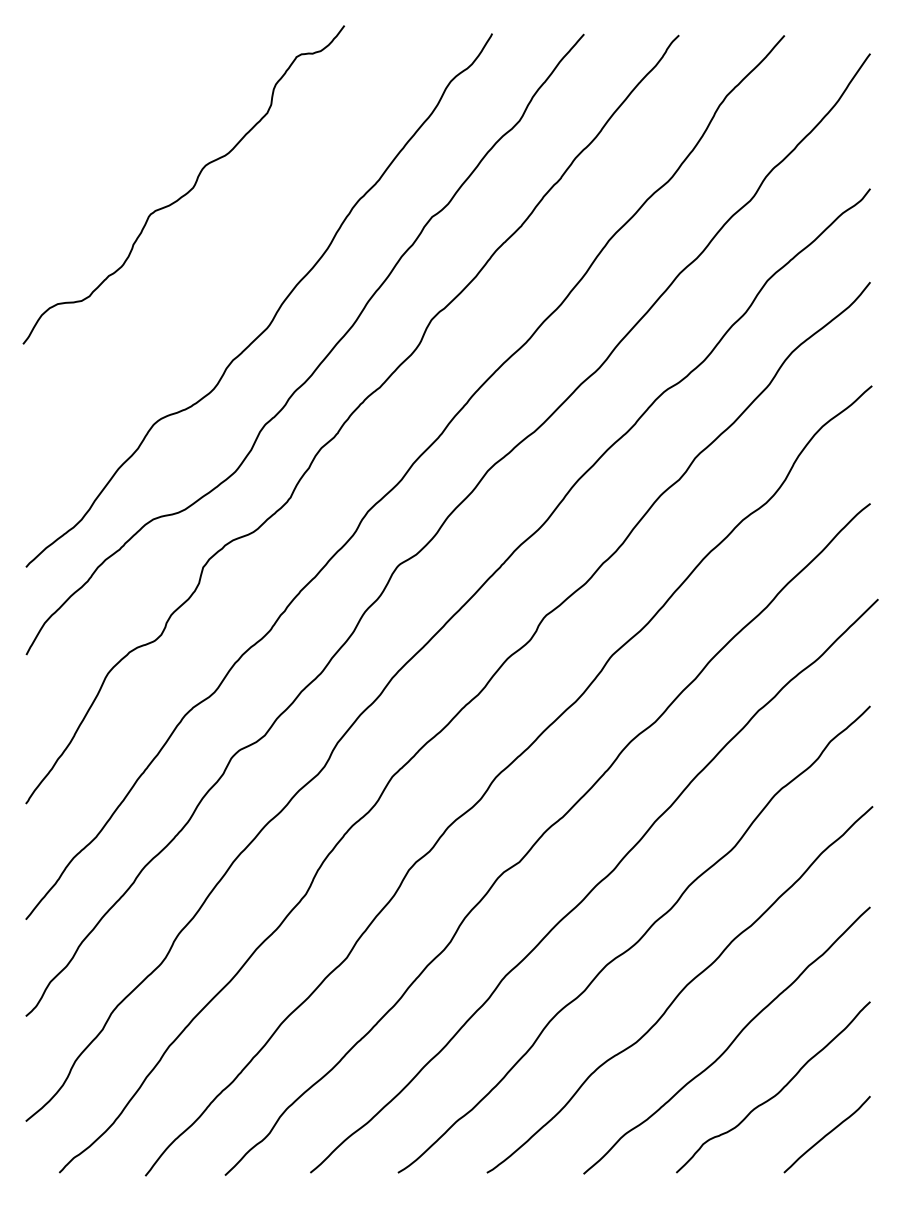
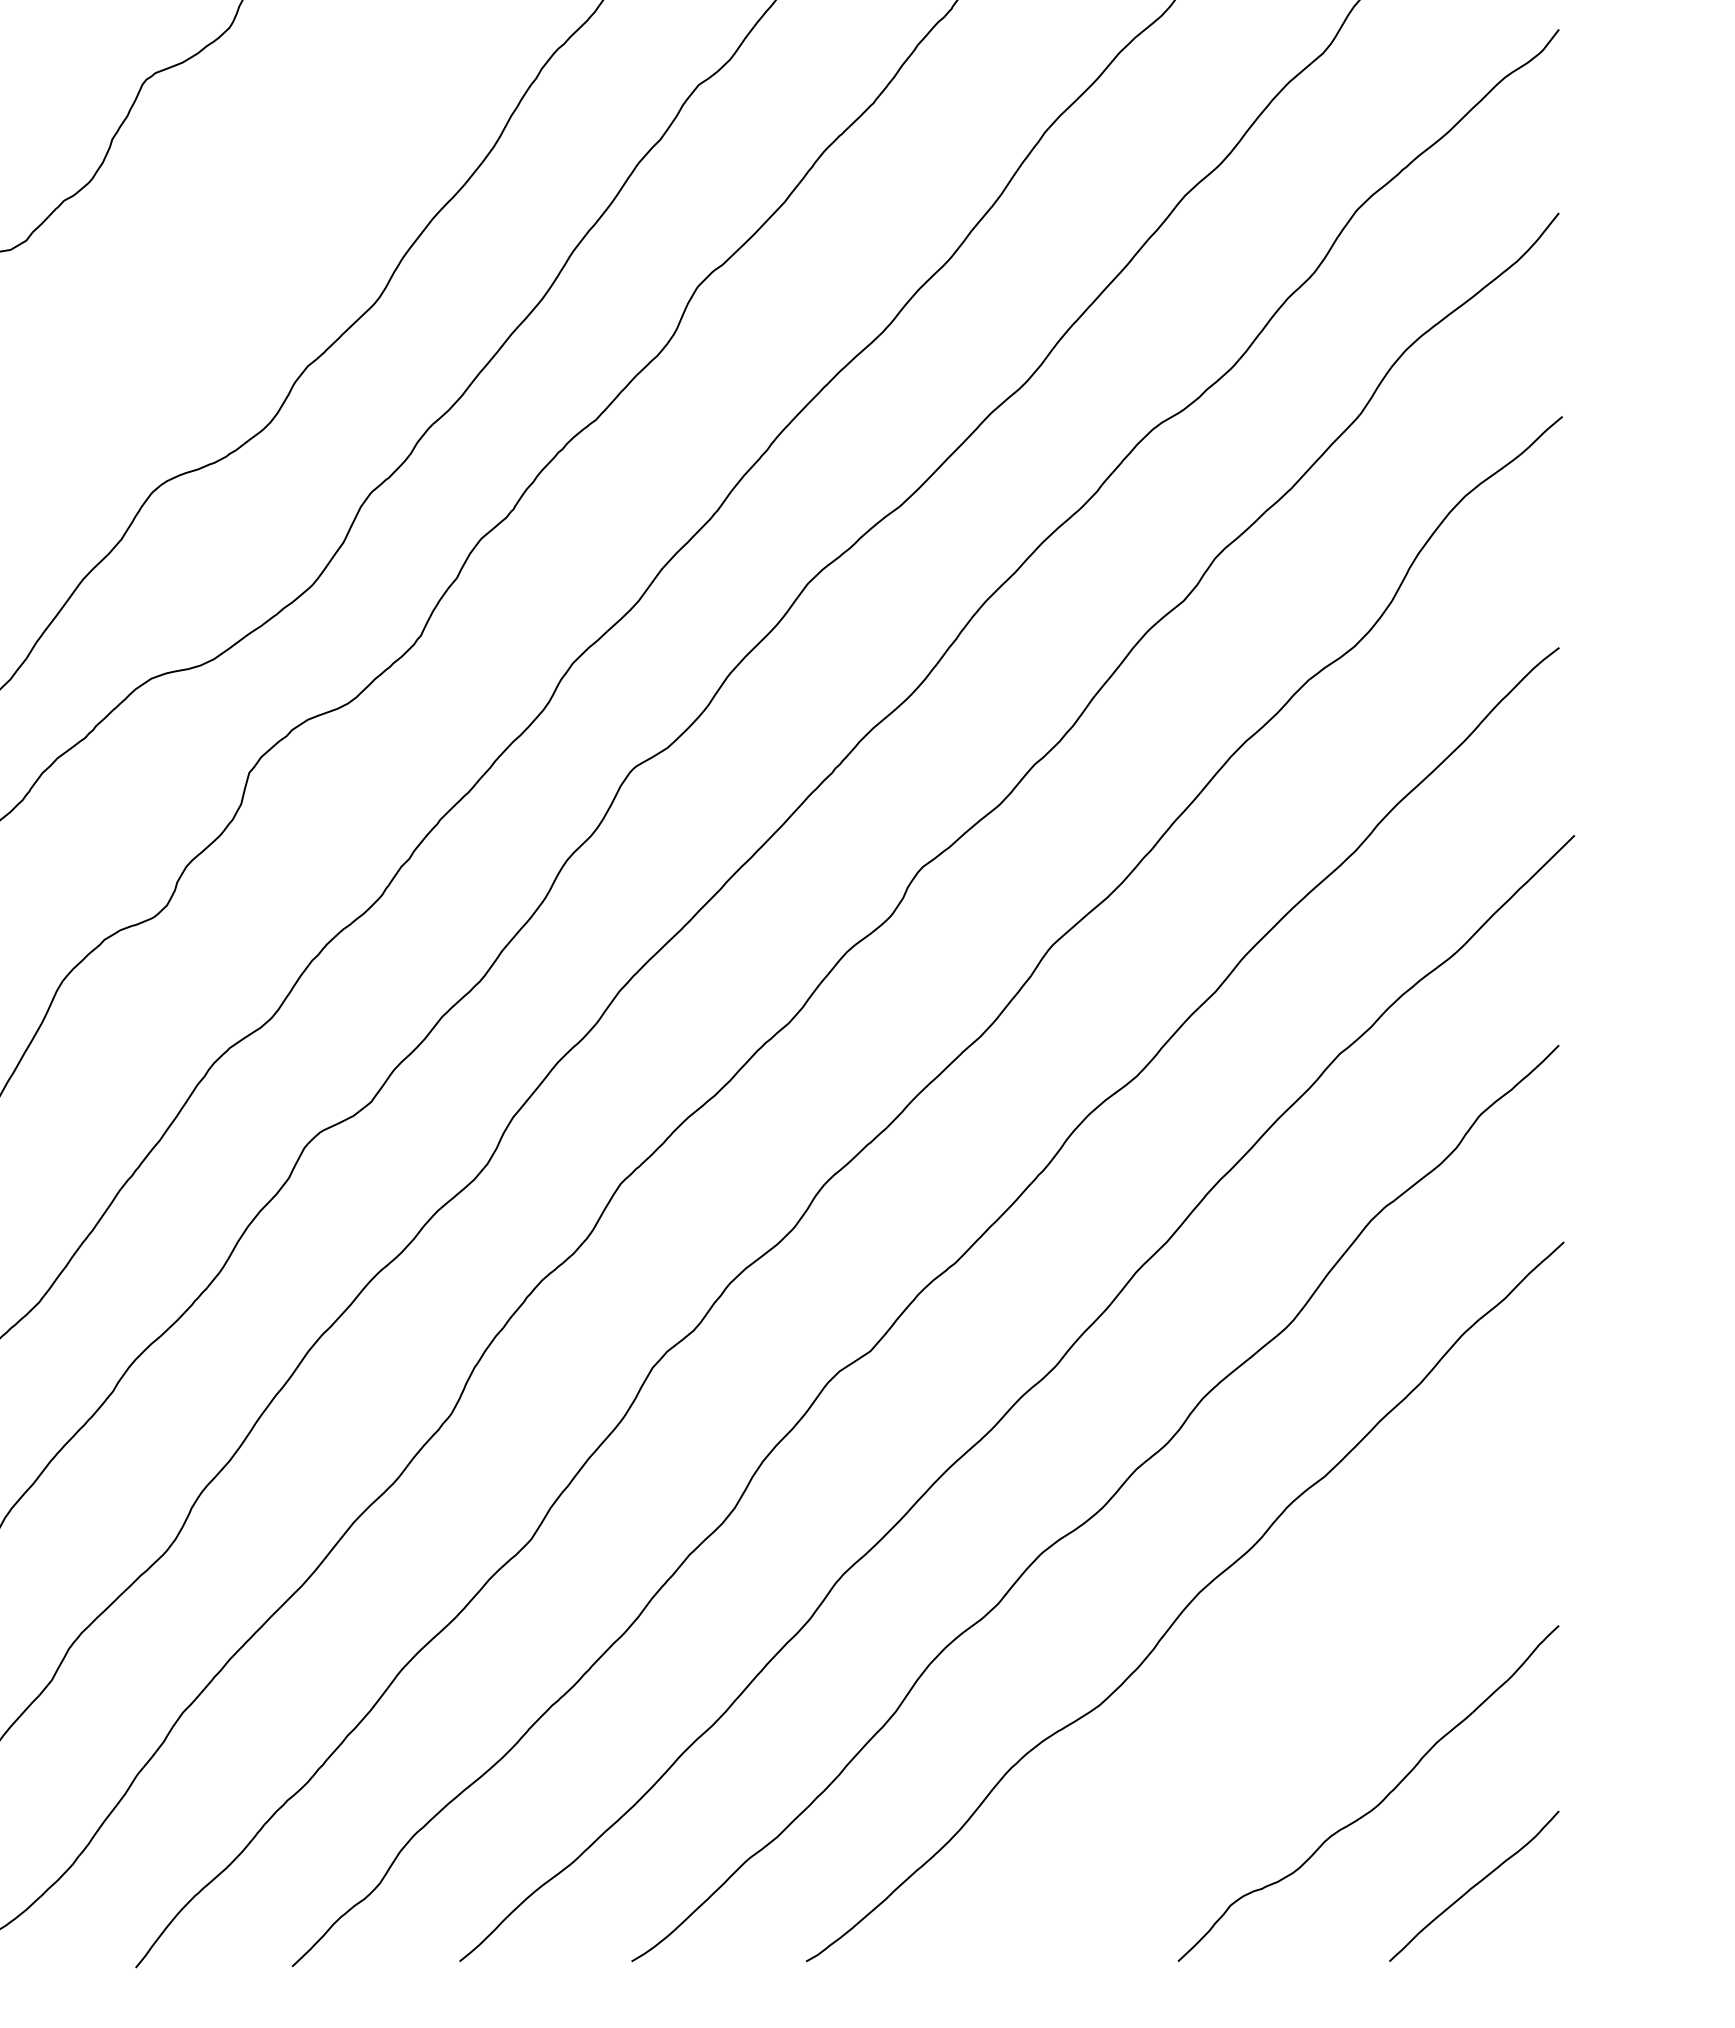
curve: (730, 1043) -> (1284, 1707), removed

